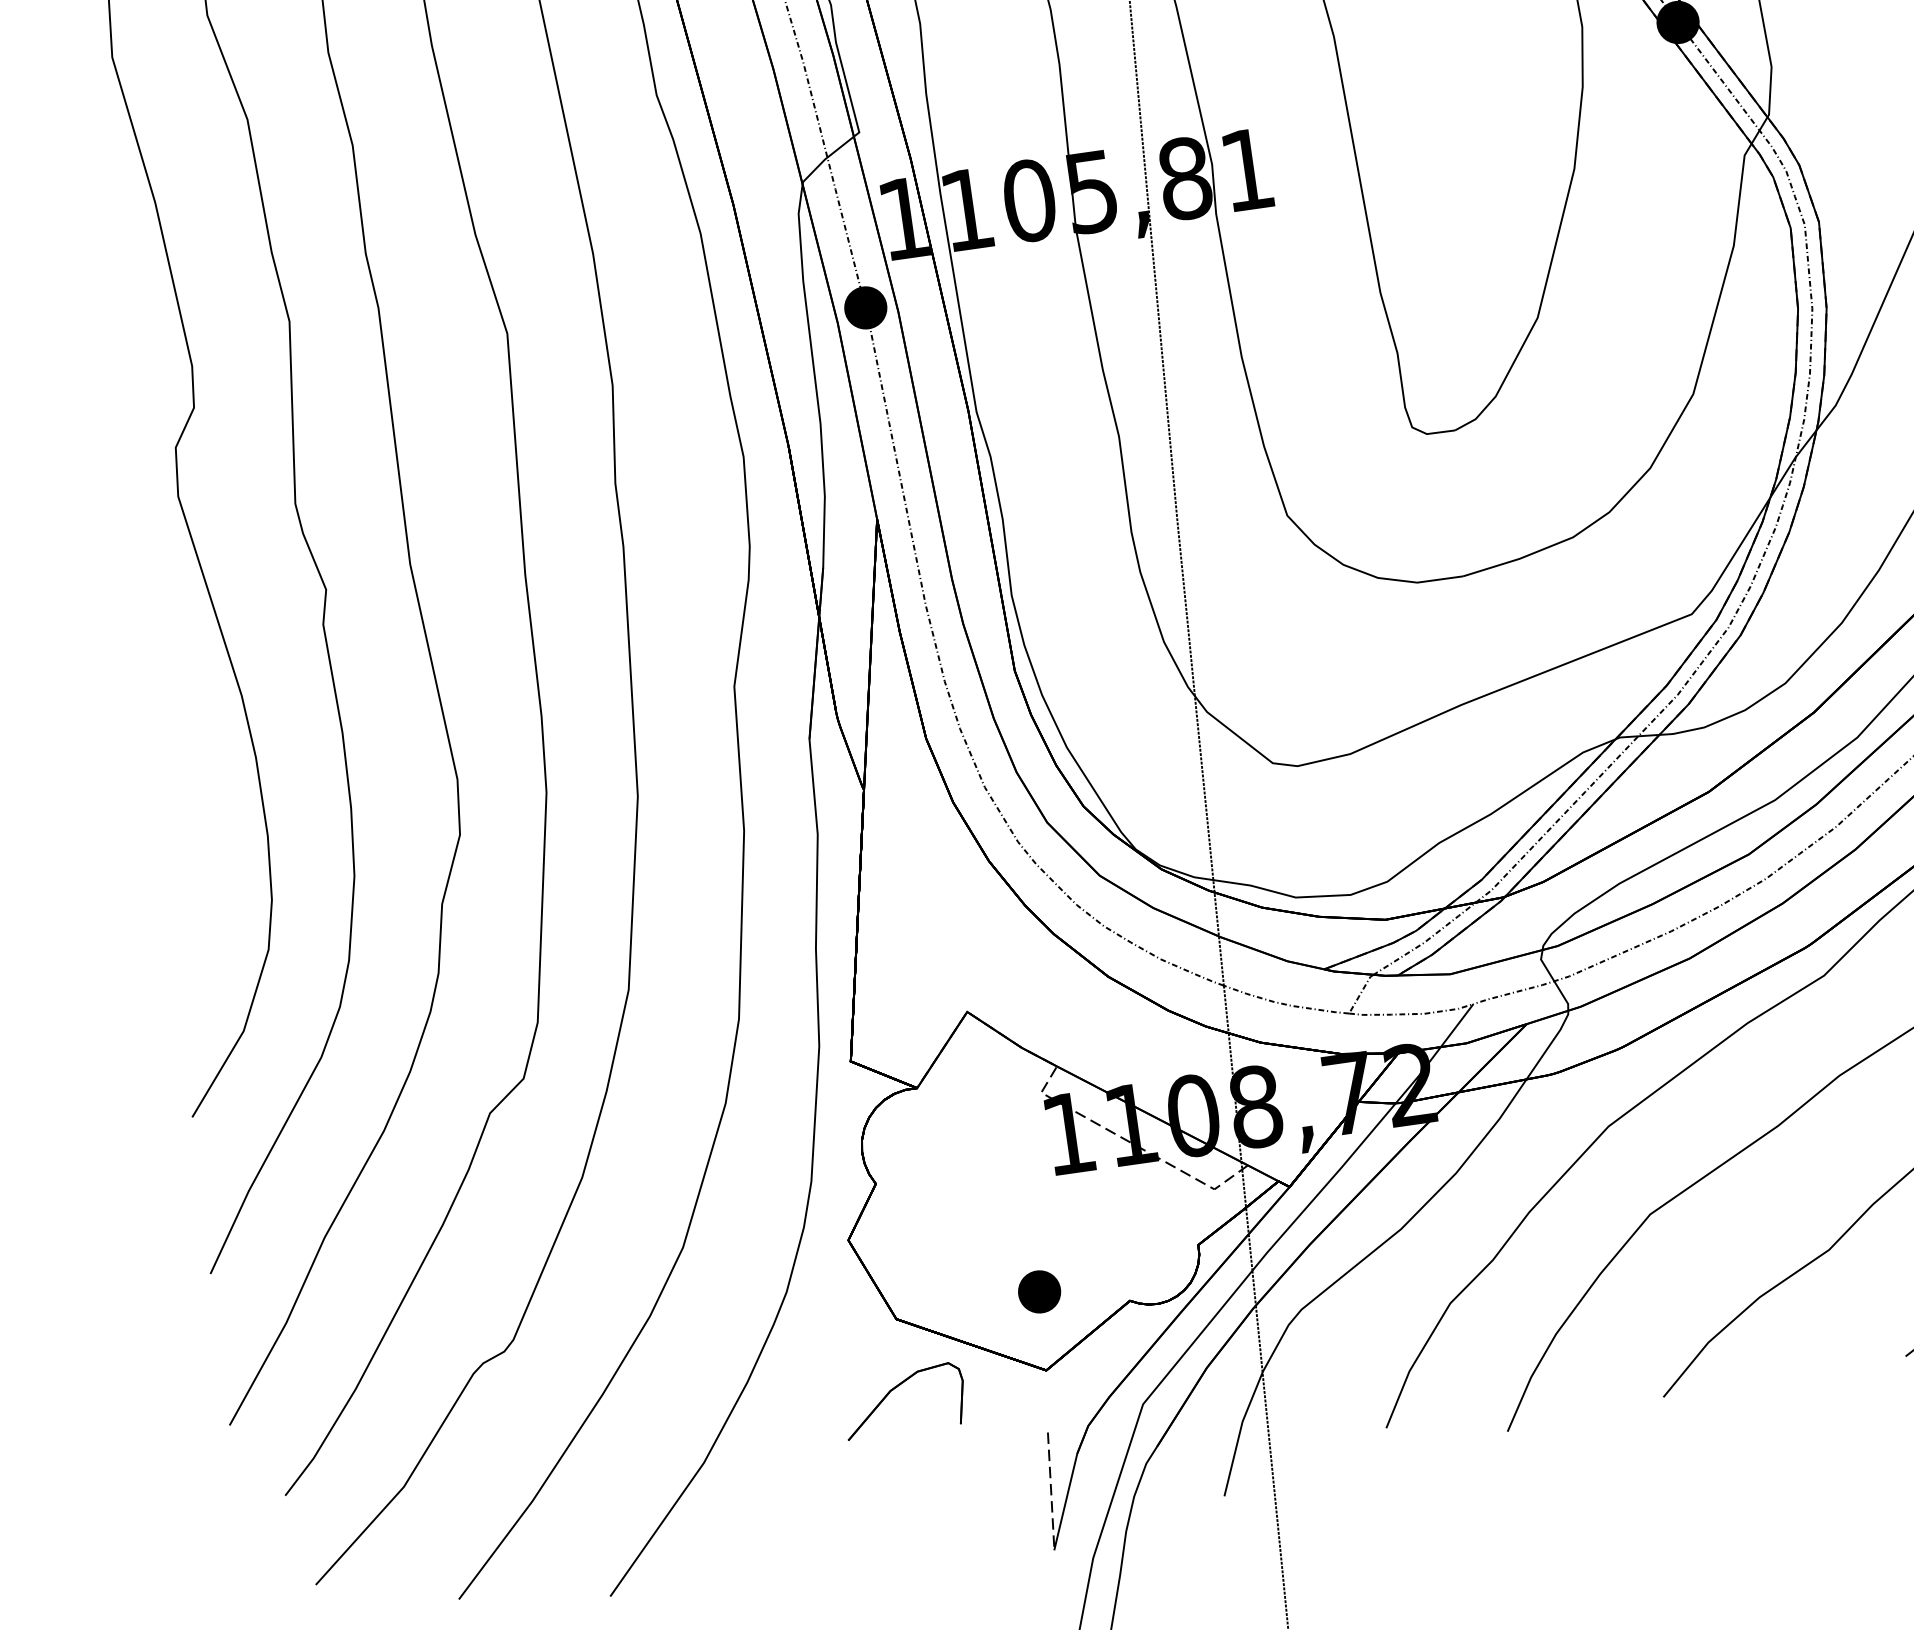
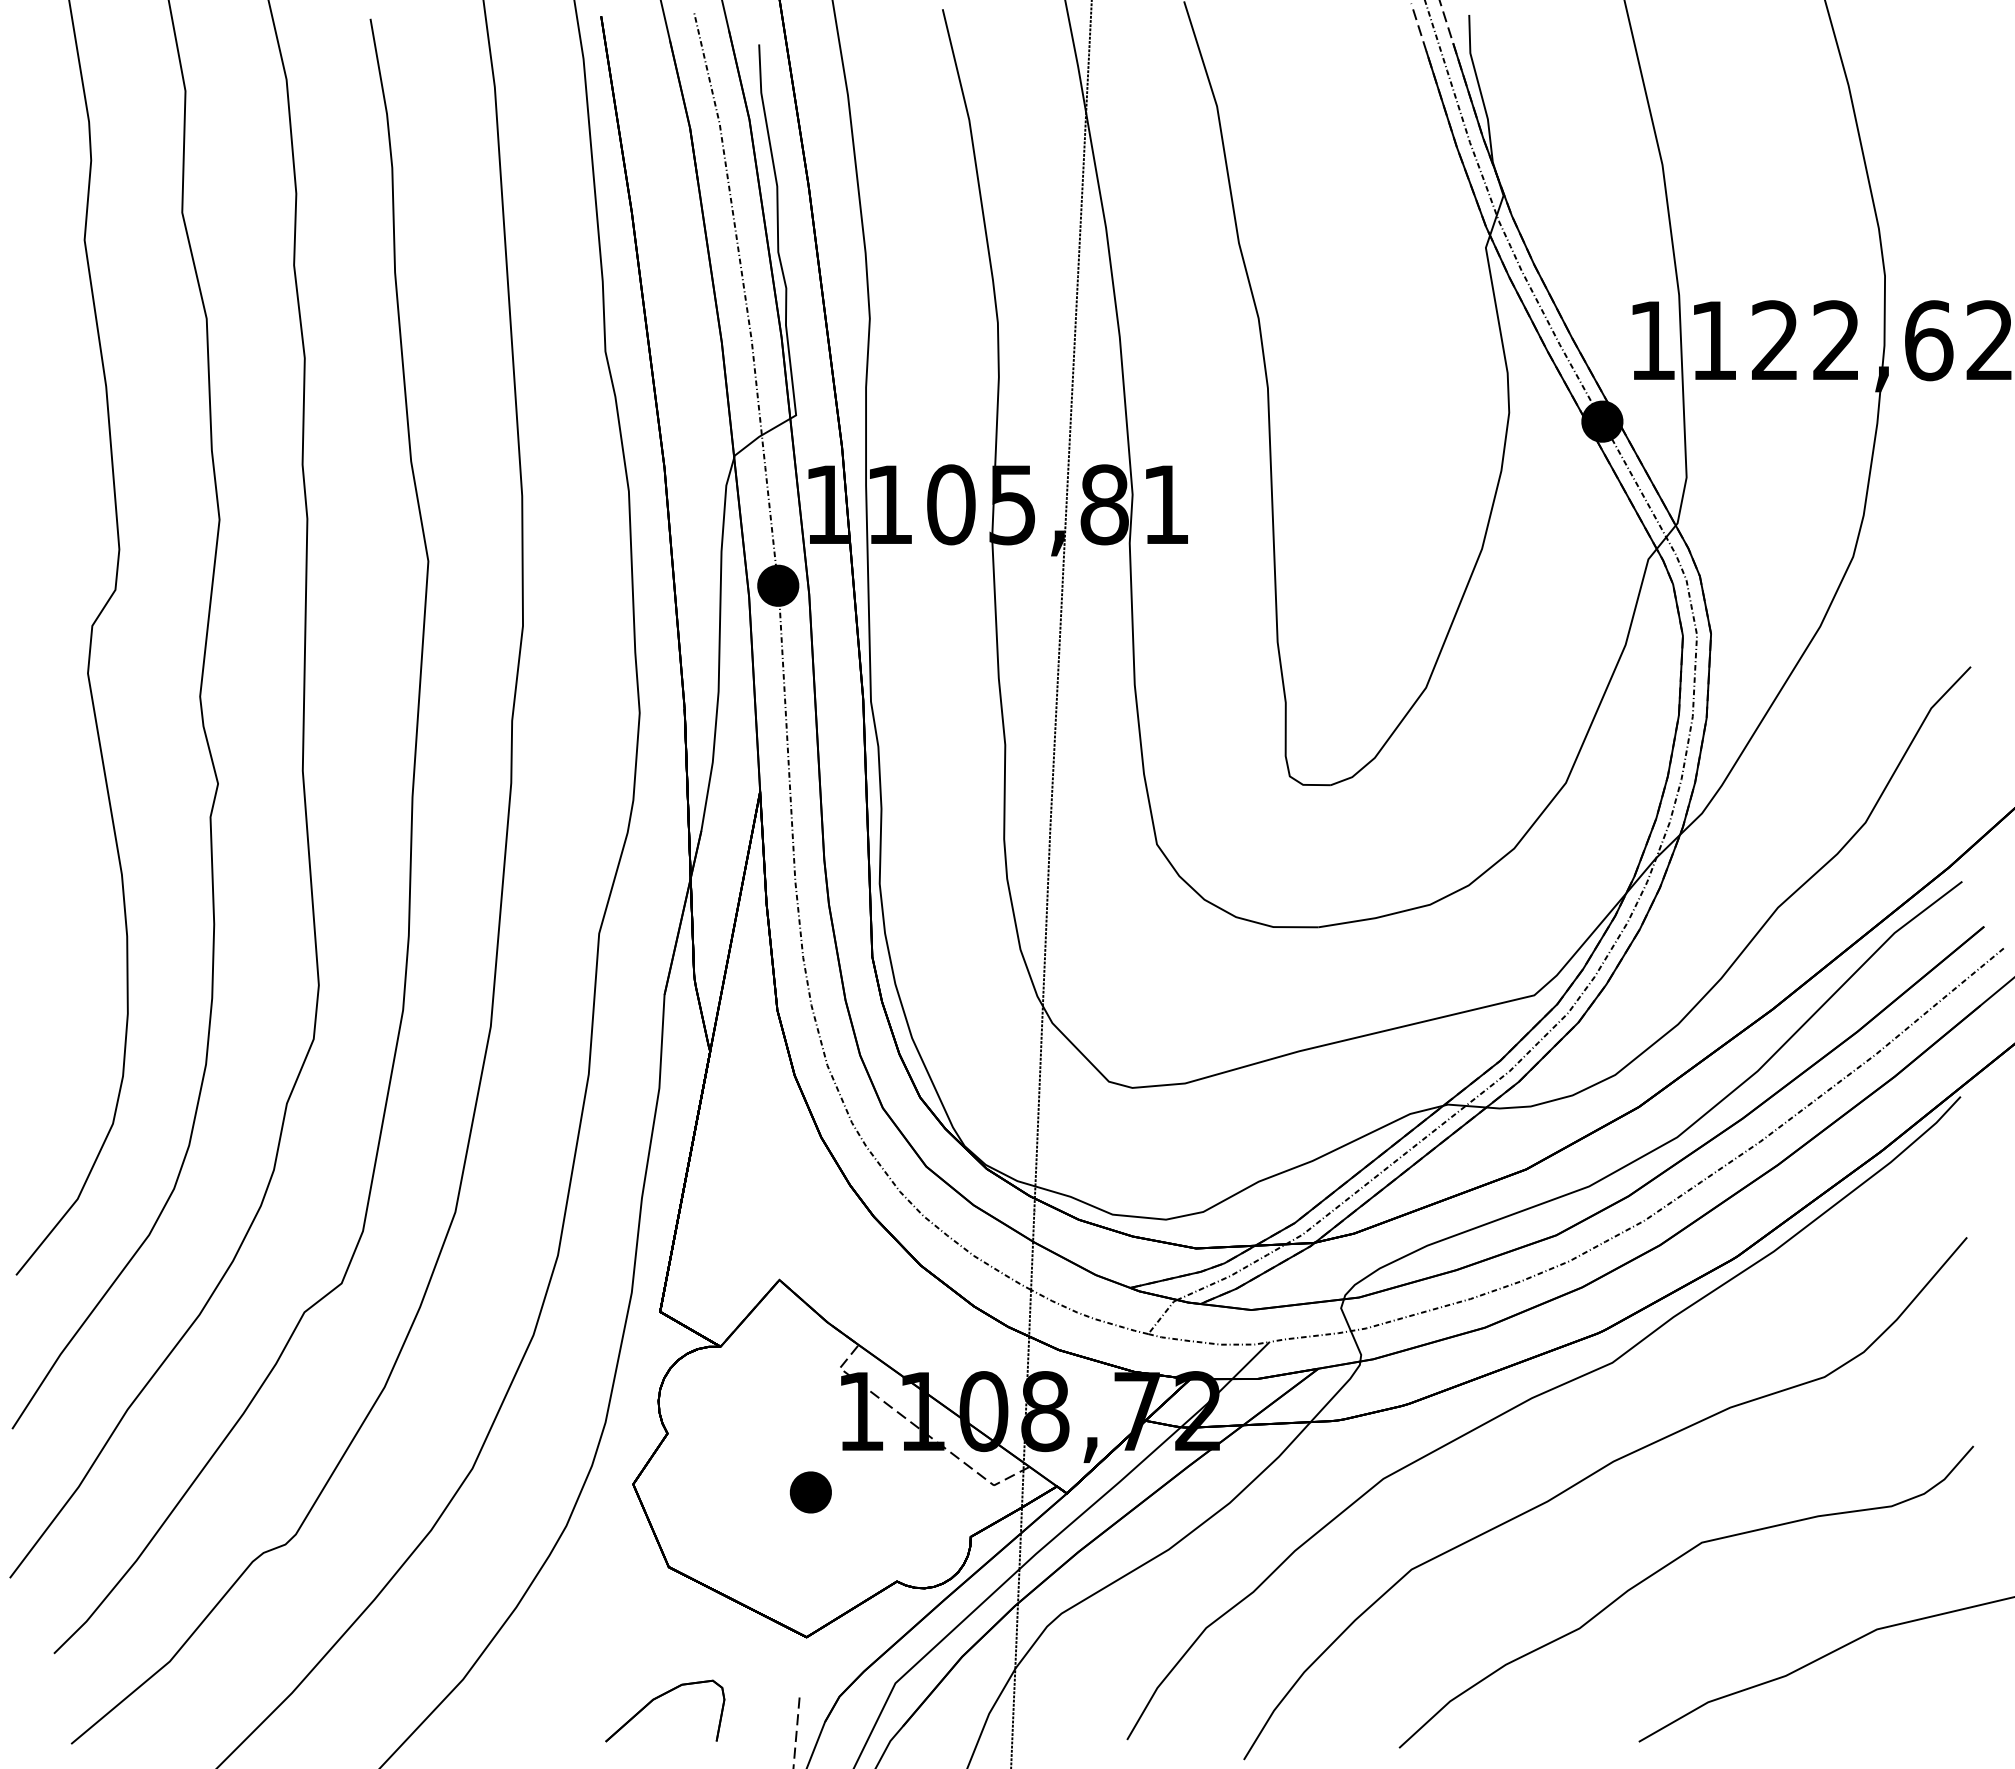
part: (1039, 1292) -> (810, 1492), moved
part: (895, 1389) -> (658, 1698), moved

